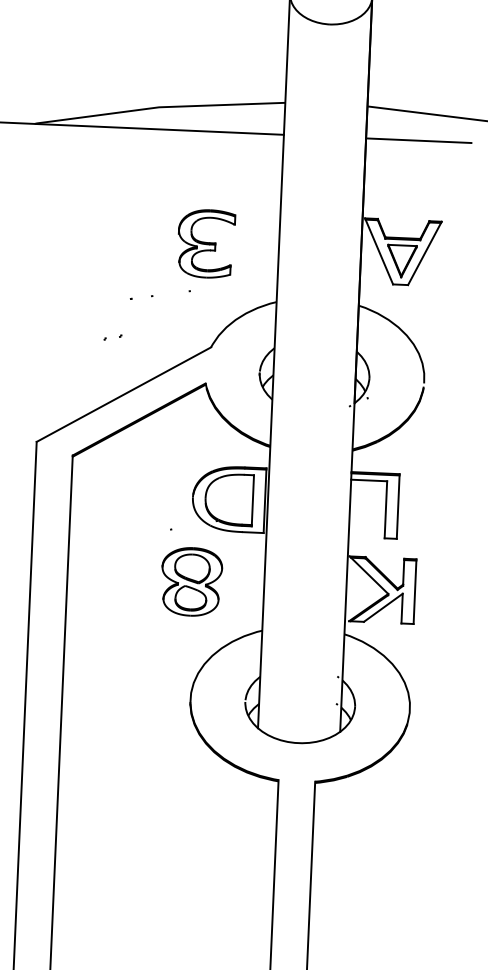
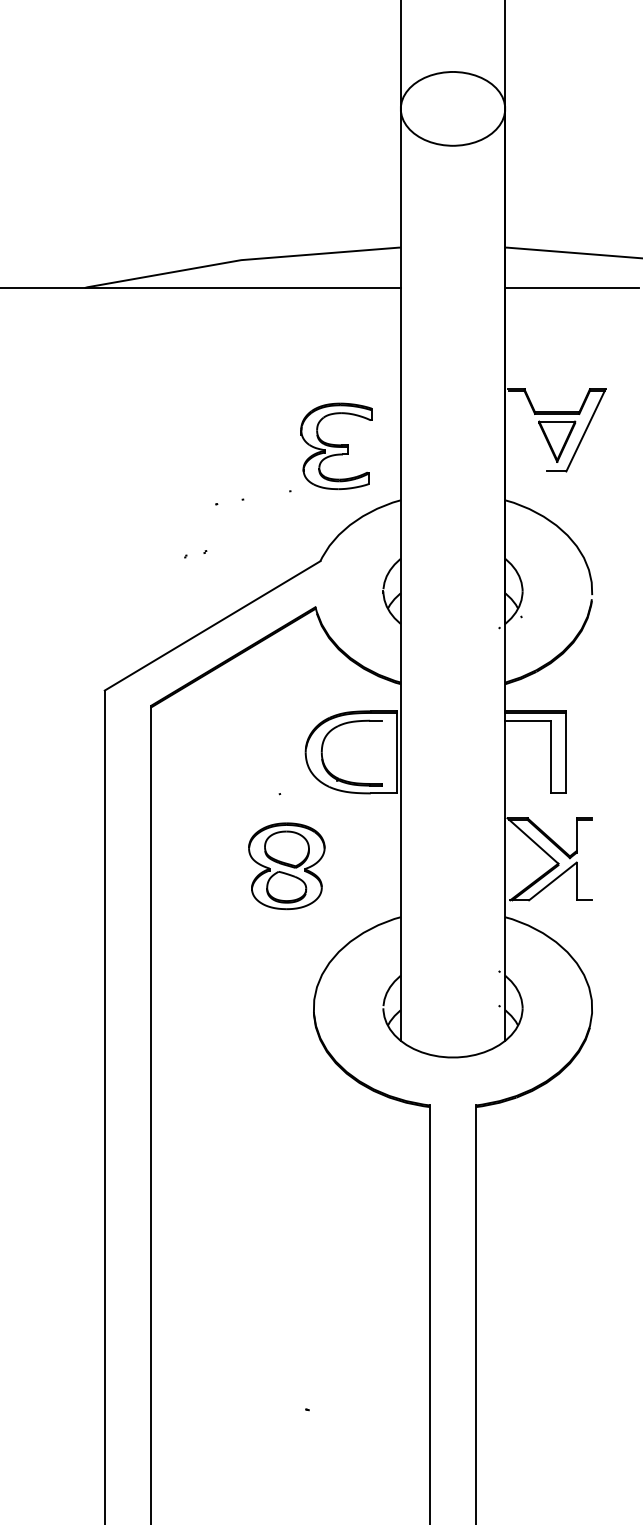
part: (206, 243) -> (336, 446), moved
line: (378, 251) -> (527, 430), removed
line: (252, 499) -> (381, 751), removed
part: (191, 582) -> (286, 866), moved
line: (415, 591) -> (592, 859), removed

